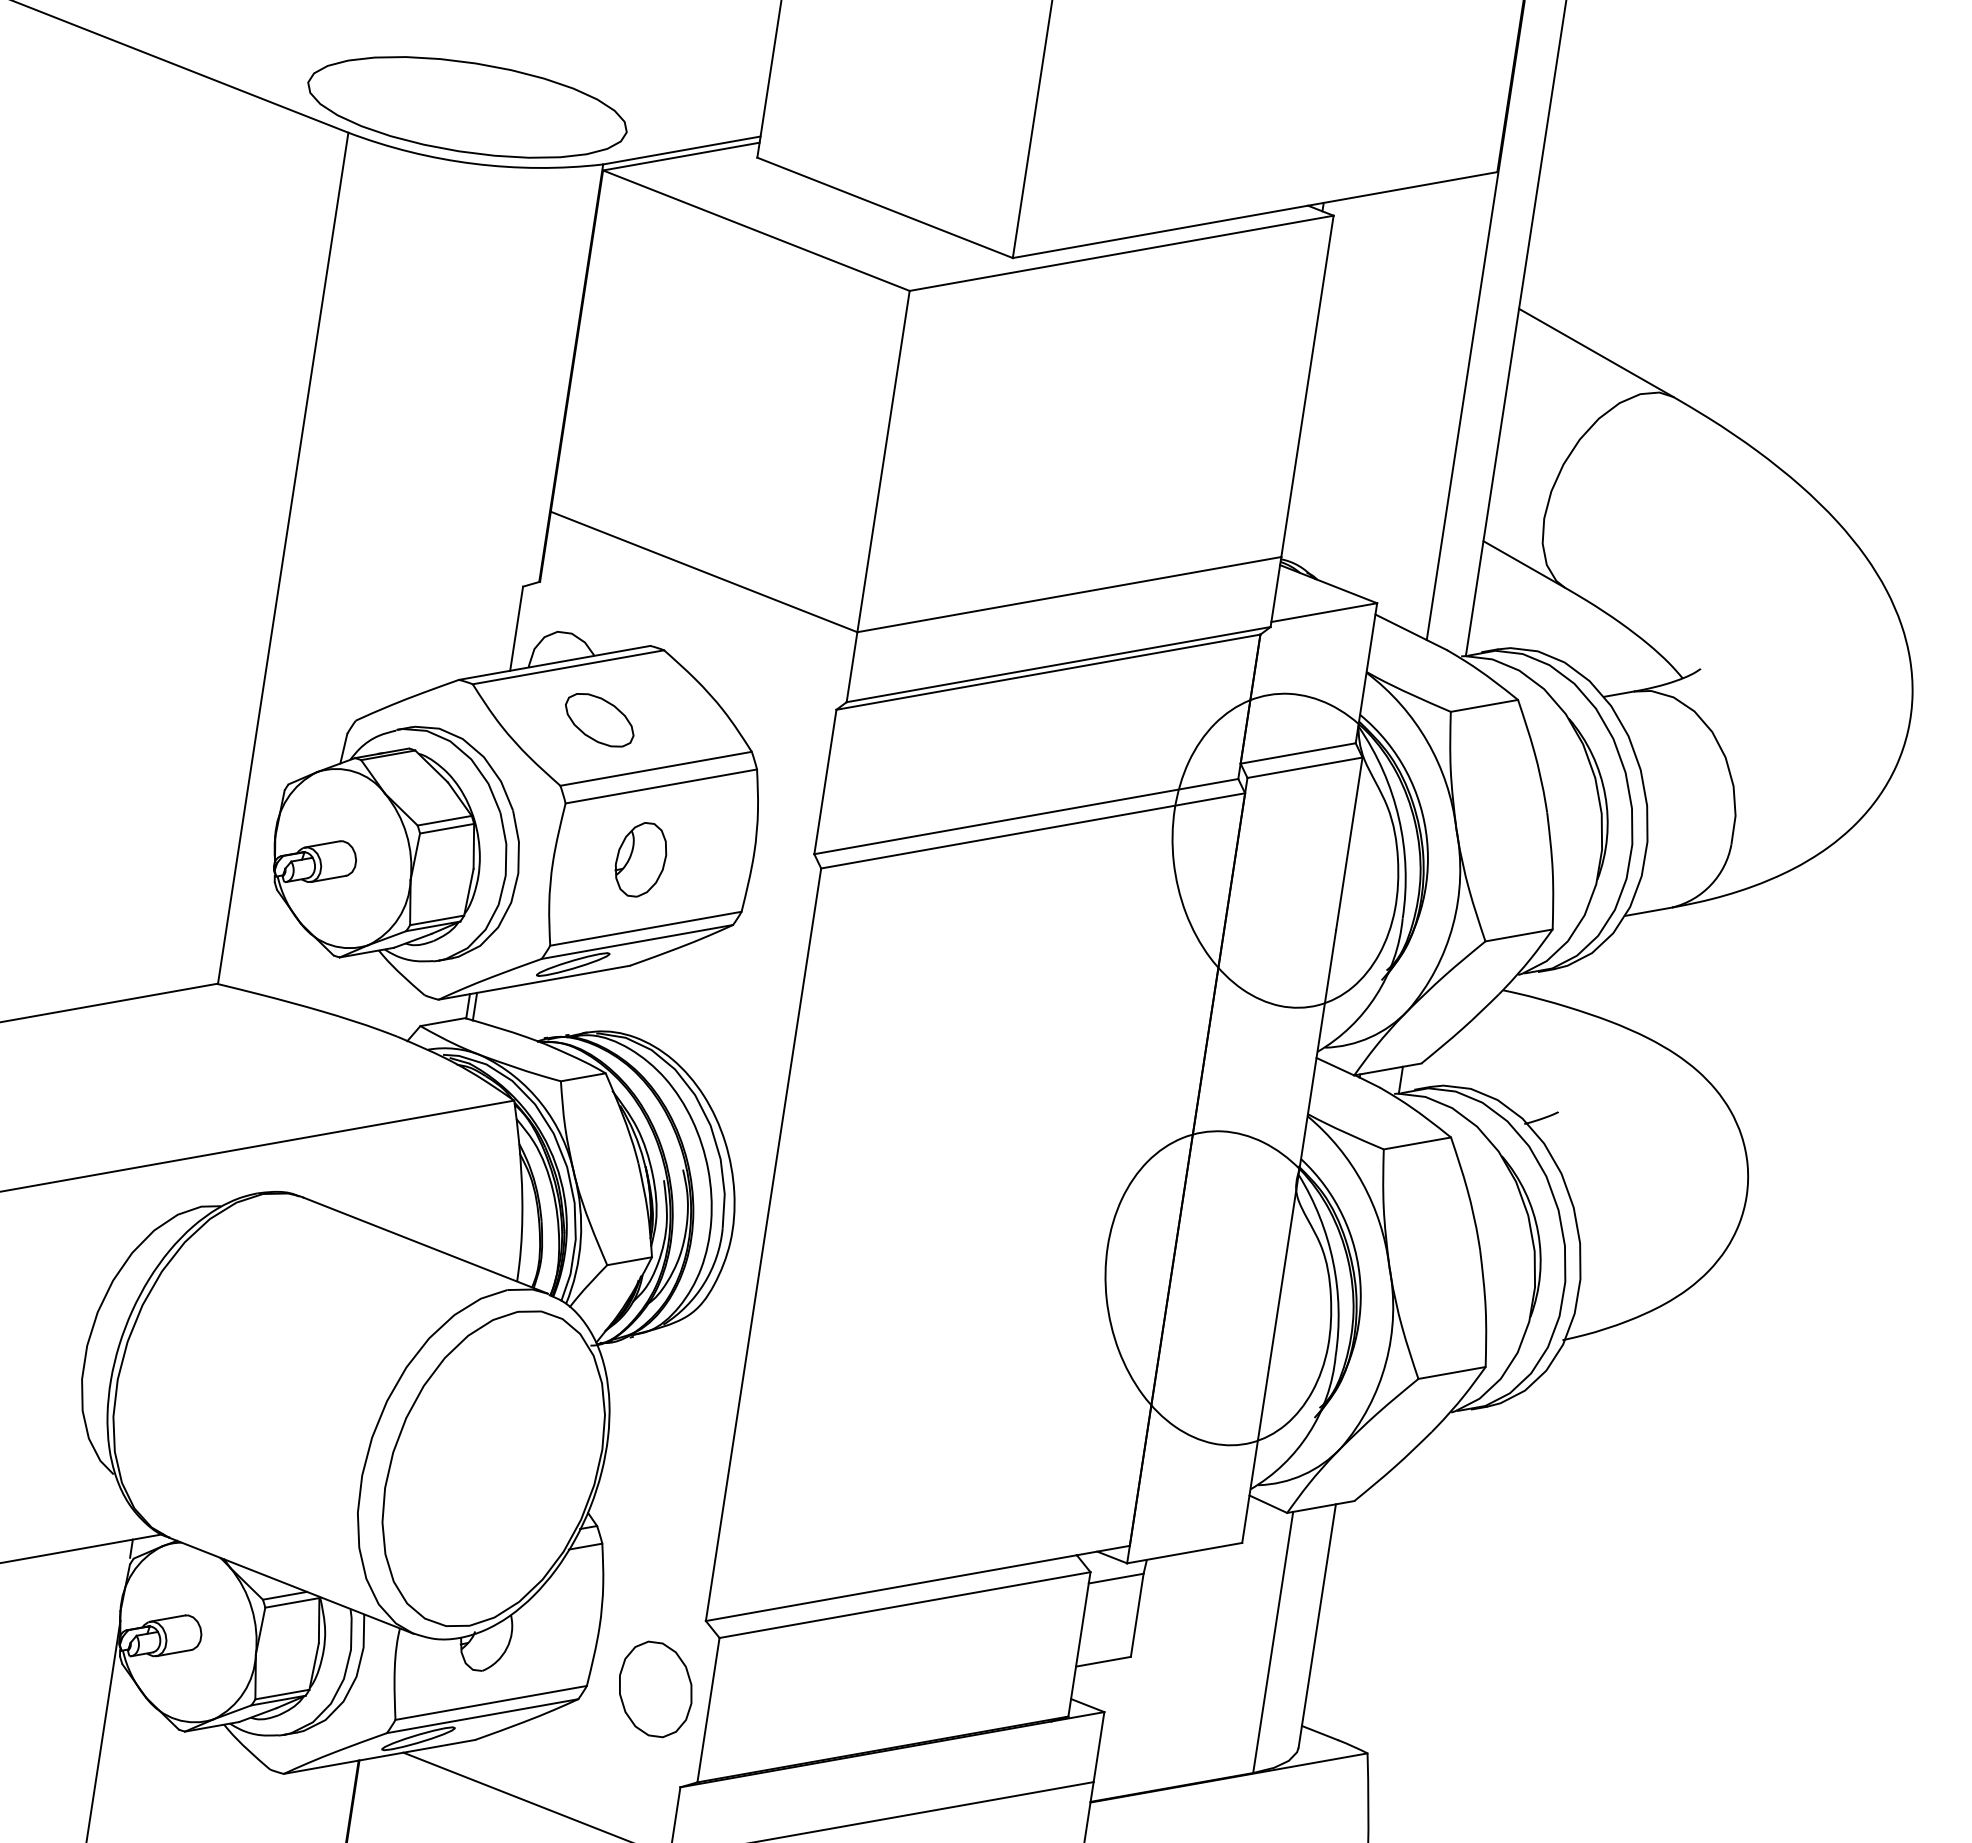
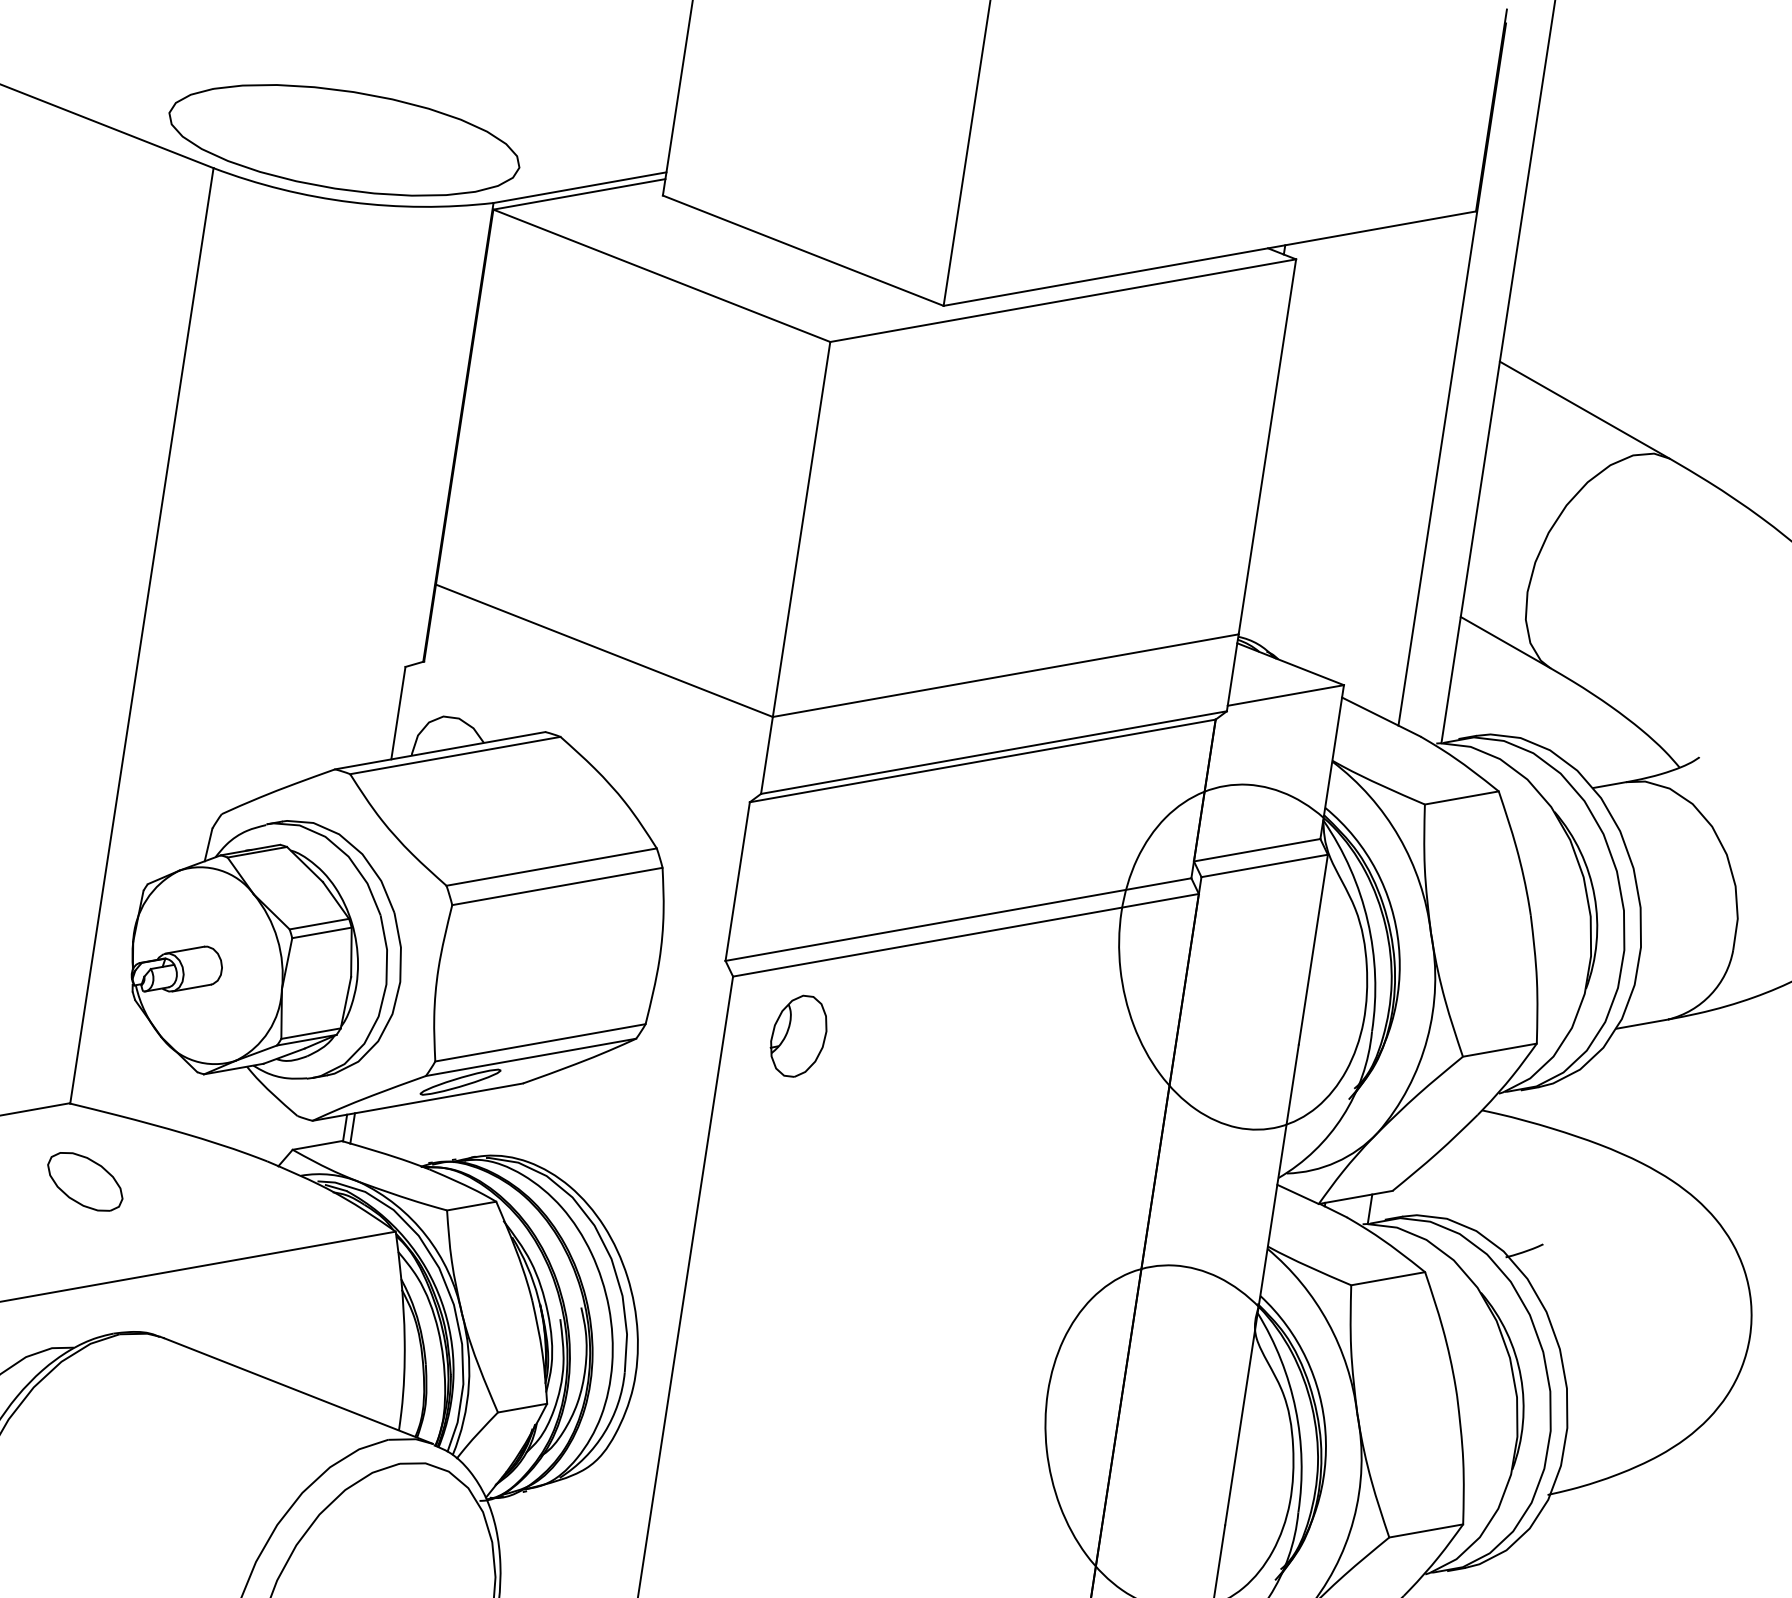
part: (599, 720) -> (85, 1182), moved
part: (640, 859) -> (798, 1035), moved

